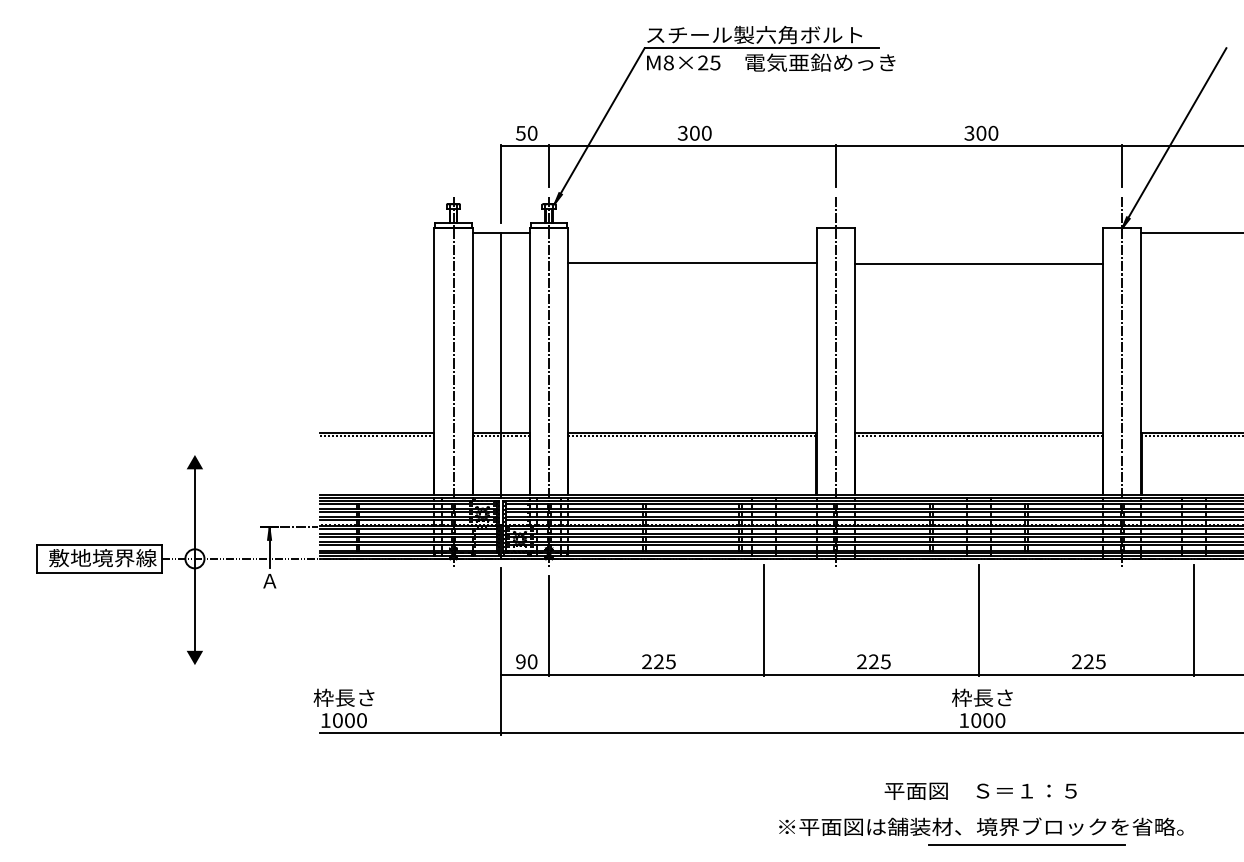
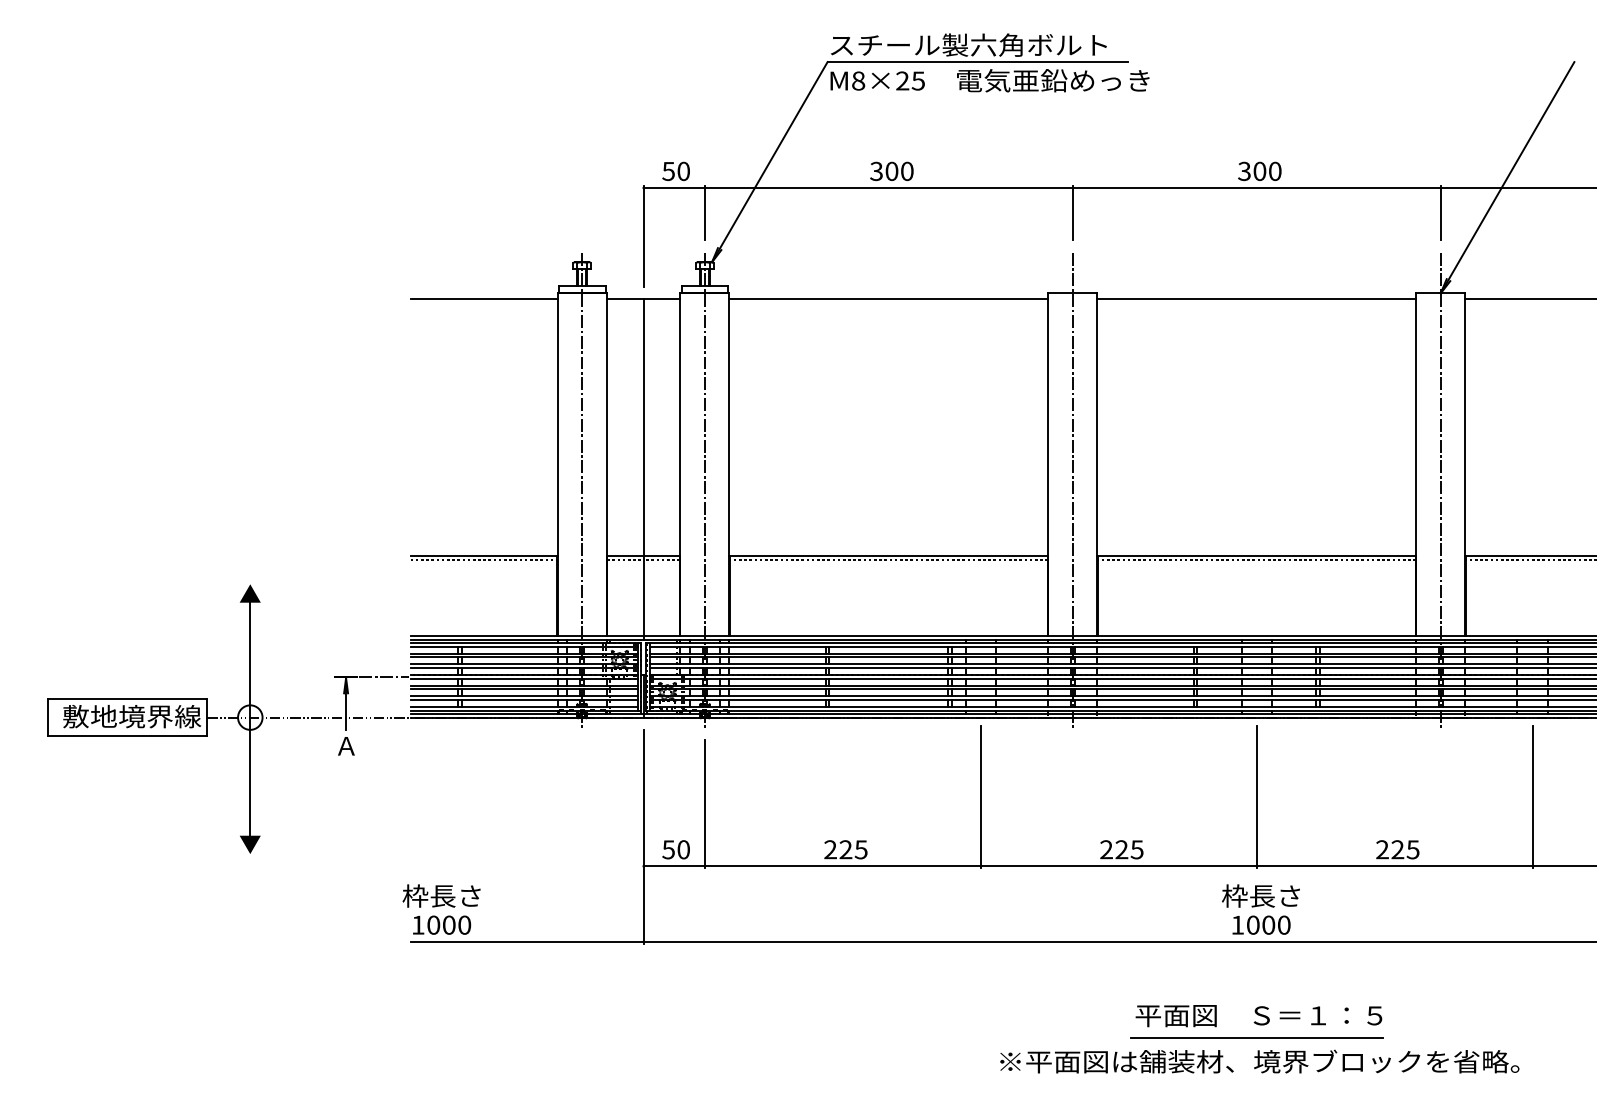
line: (376, 233) -> (483, 299), added
line: (692, 263) -> (889, 299), moved
line: (978, 264) -> (1256, 299), moved
text: (520, 661) -> (668, 849), 90 -> 50
line: (1026, 844) -> (1256, 1036), moved

